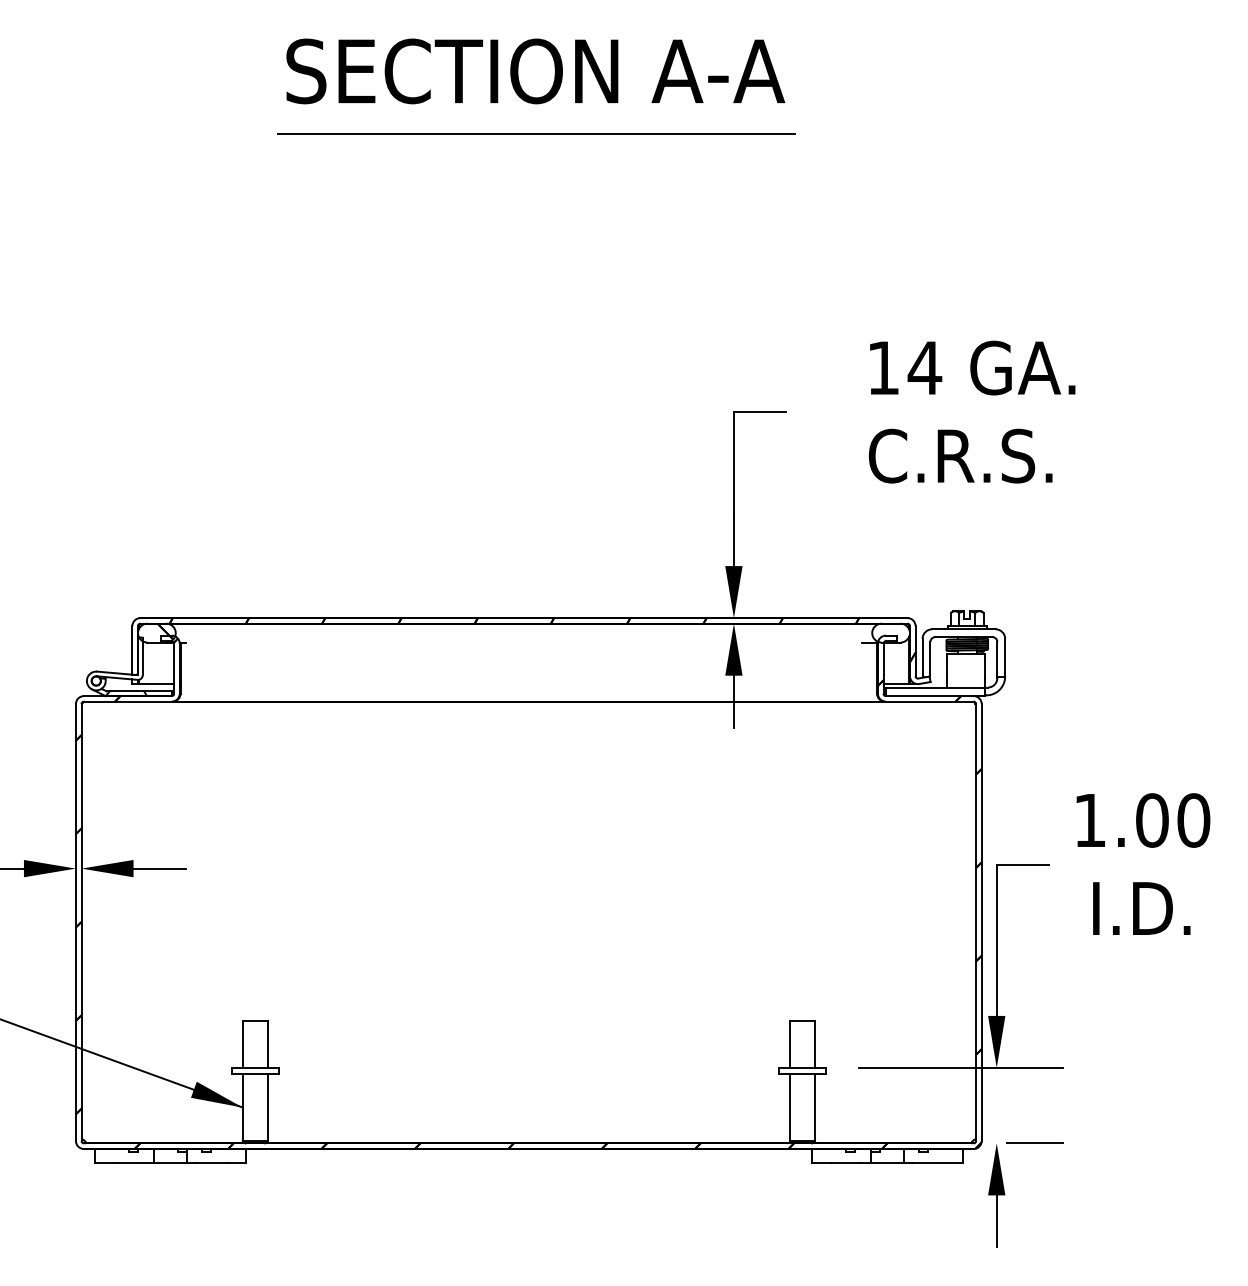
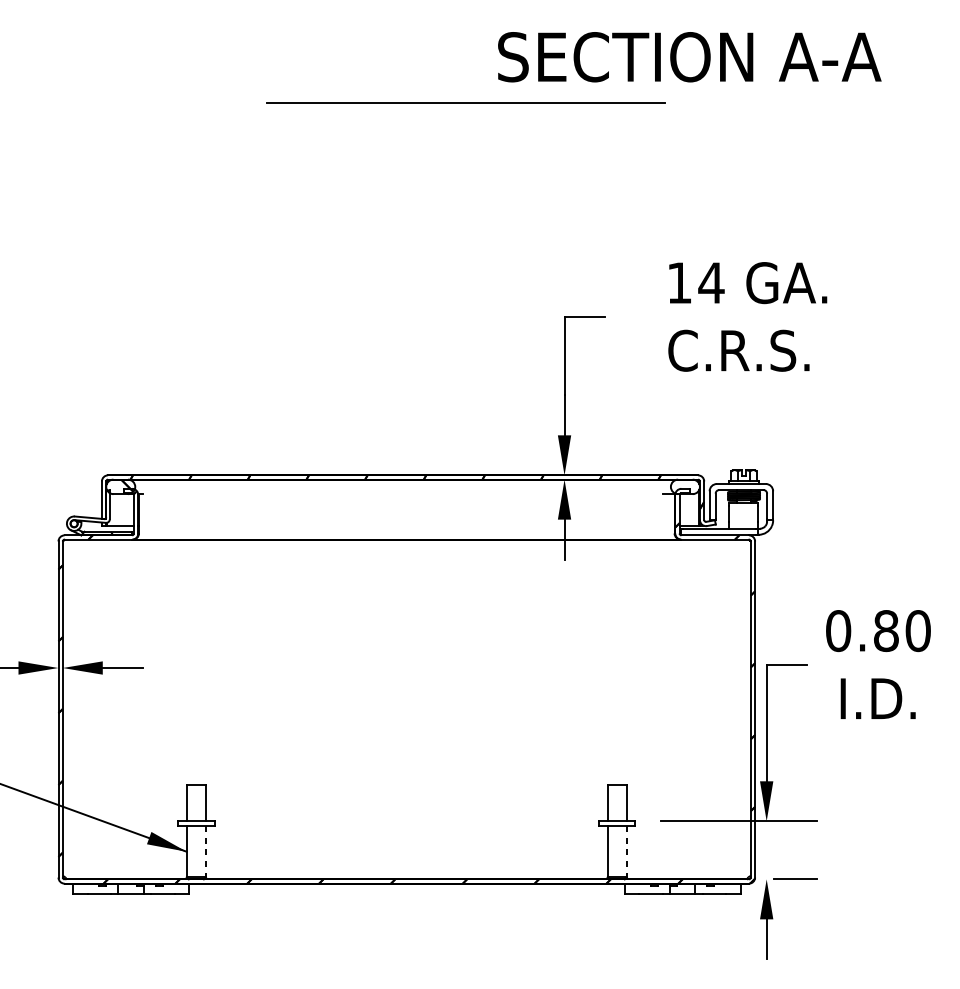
text: (535, 71) -> (689, 57), moved
line: (536, 133) -> (465, 102), moved
text: (1120, 820) -> (861, 631), 1.00 -> 0.80
line: (267, 1108) -> (205, 852), solid -> dashed
line: (814, 1108) -> (626, 852), solid -> dashed

